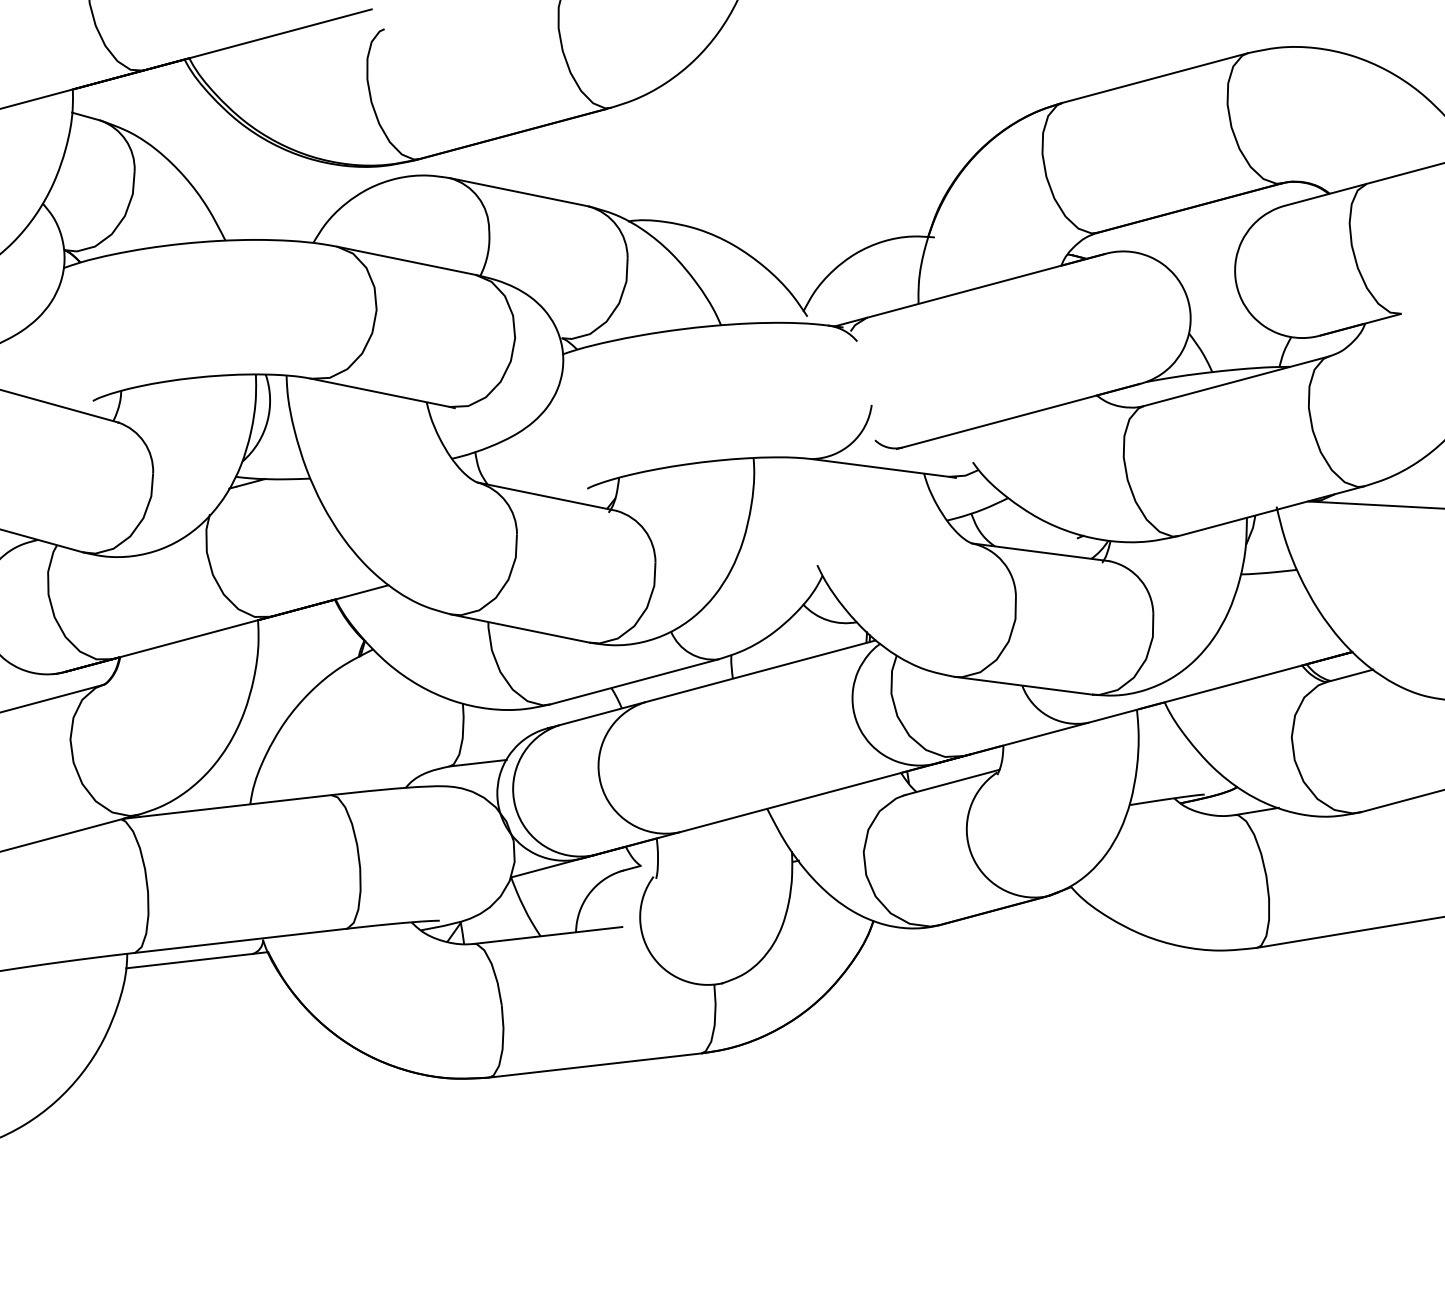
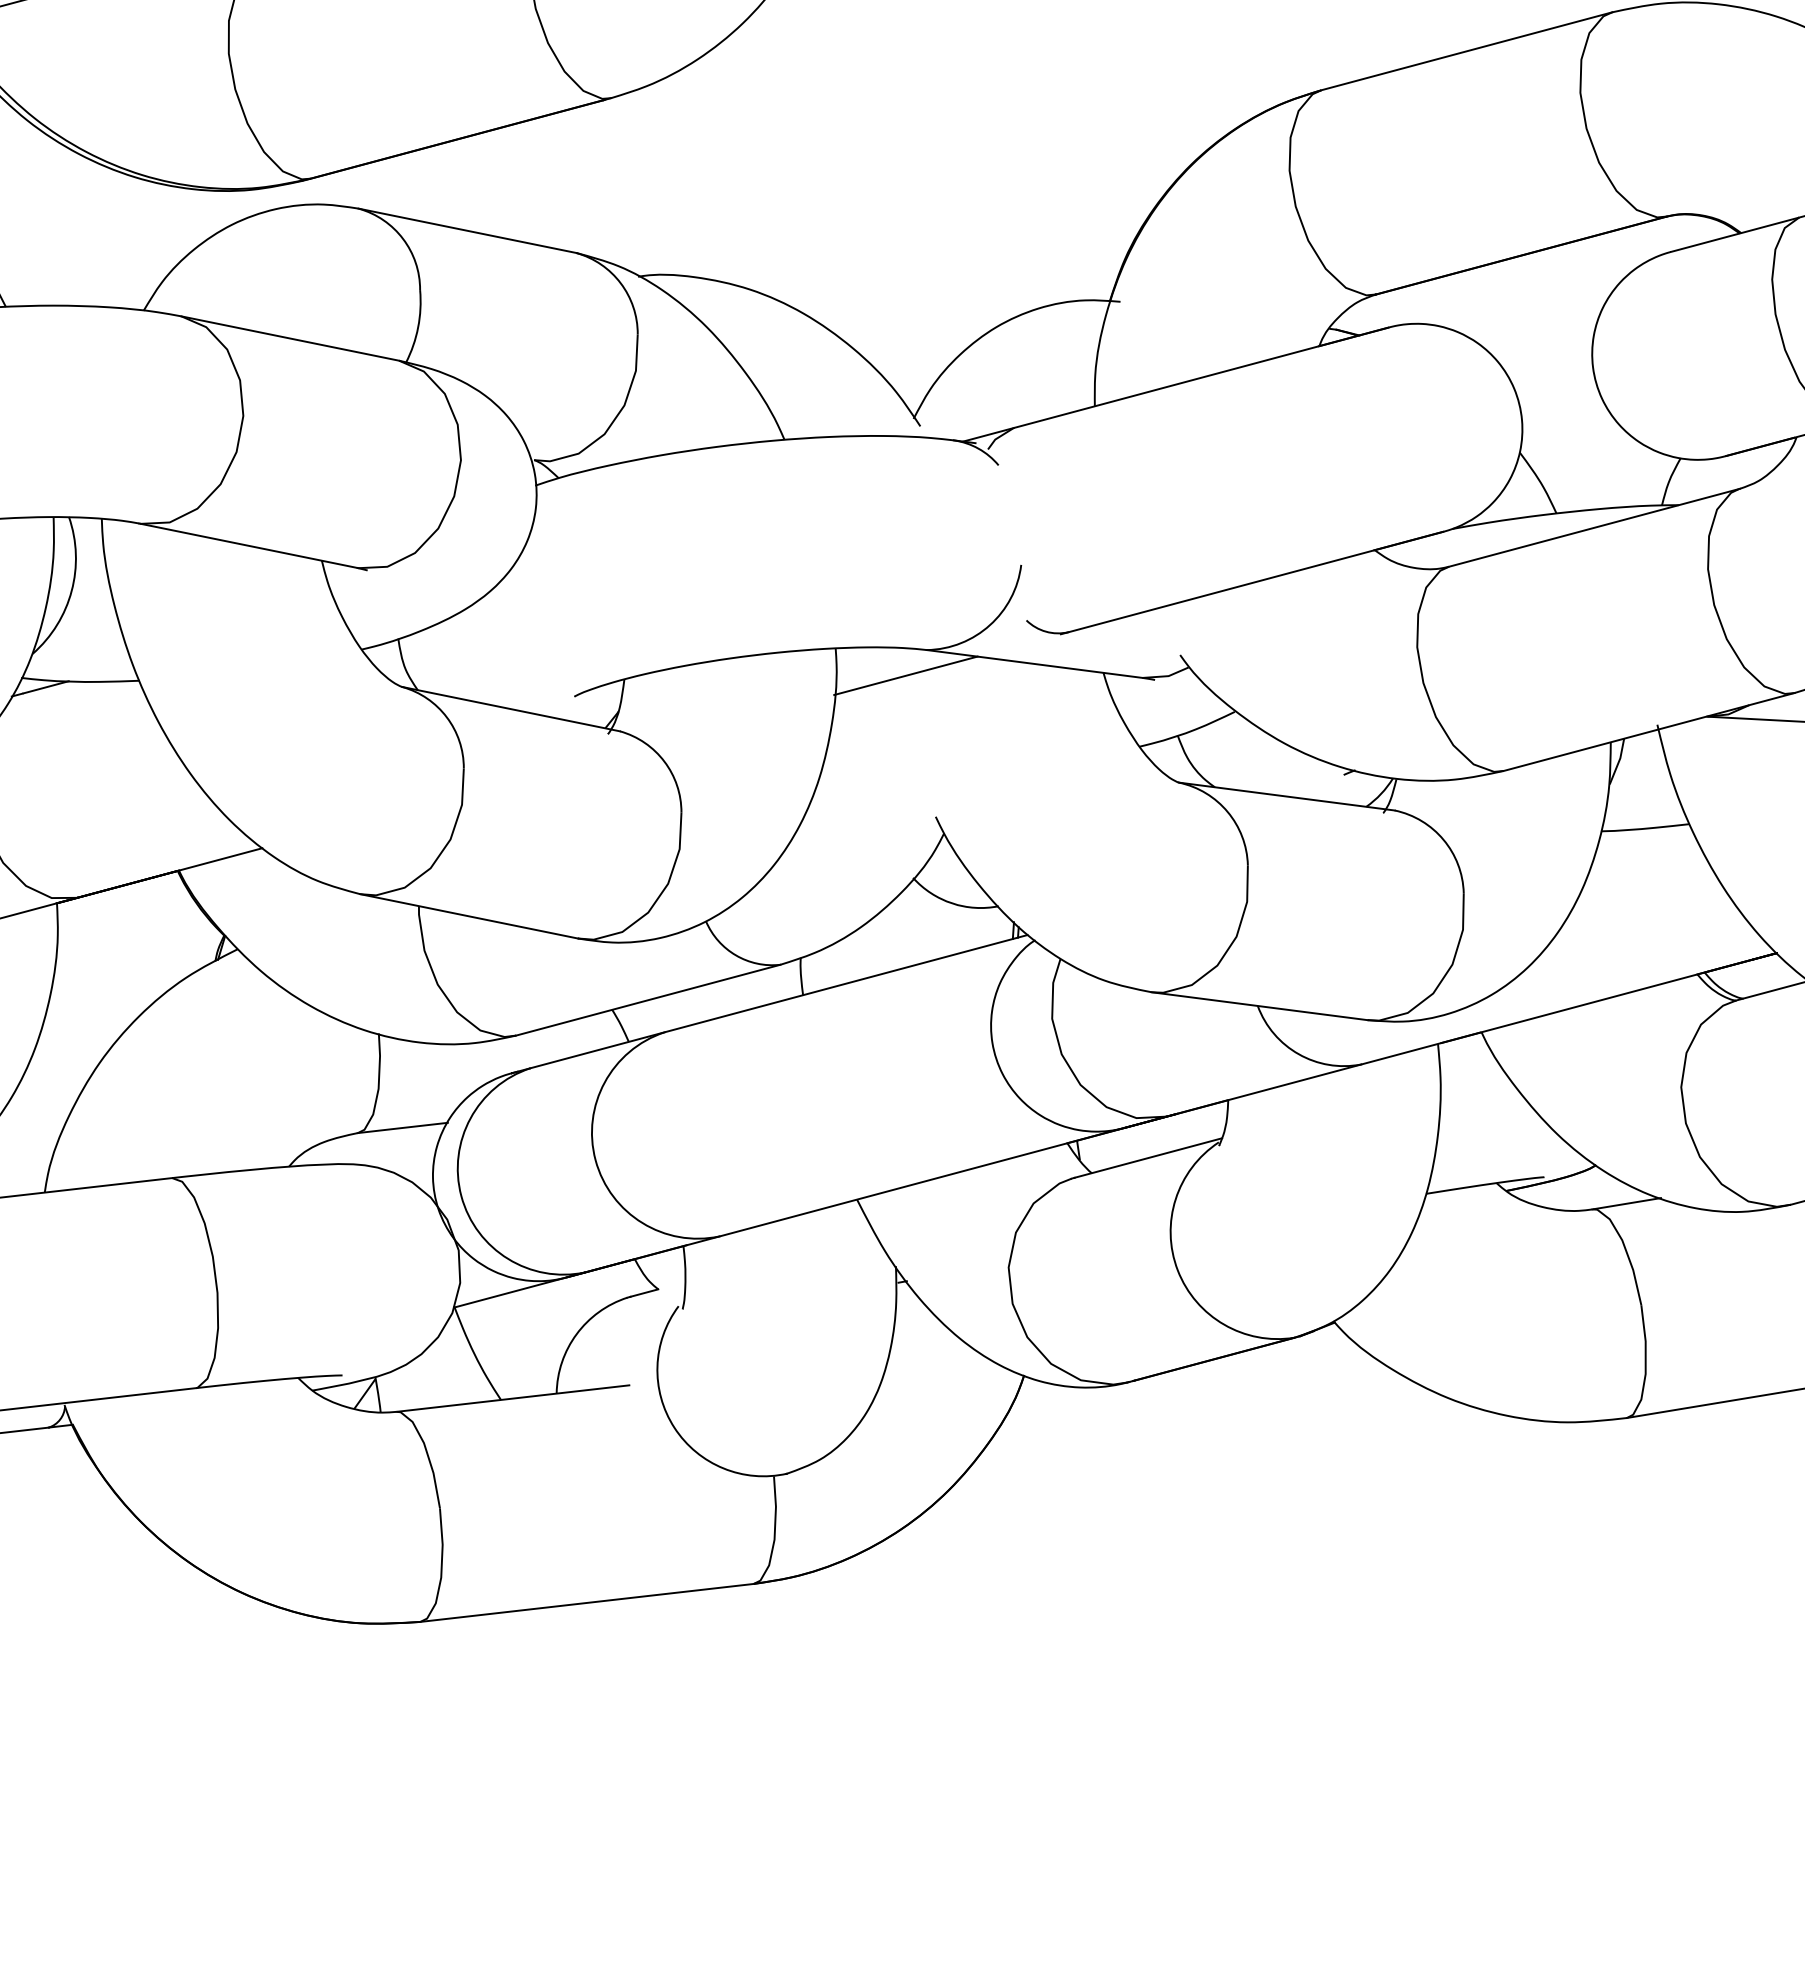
line: (797, 475) -> (904, 675), added

